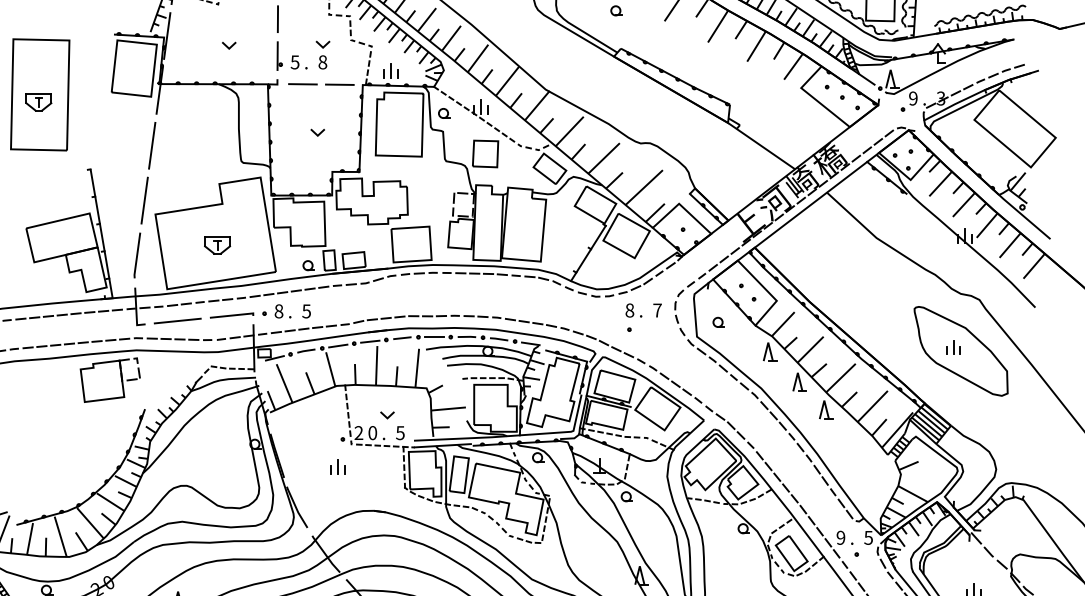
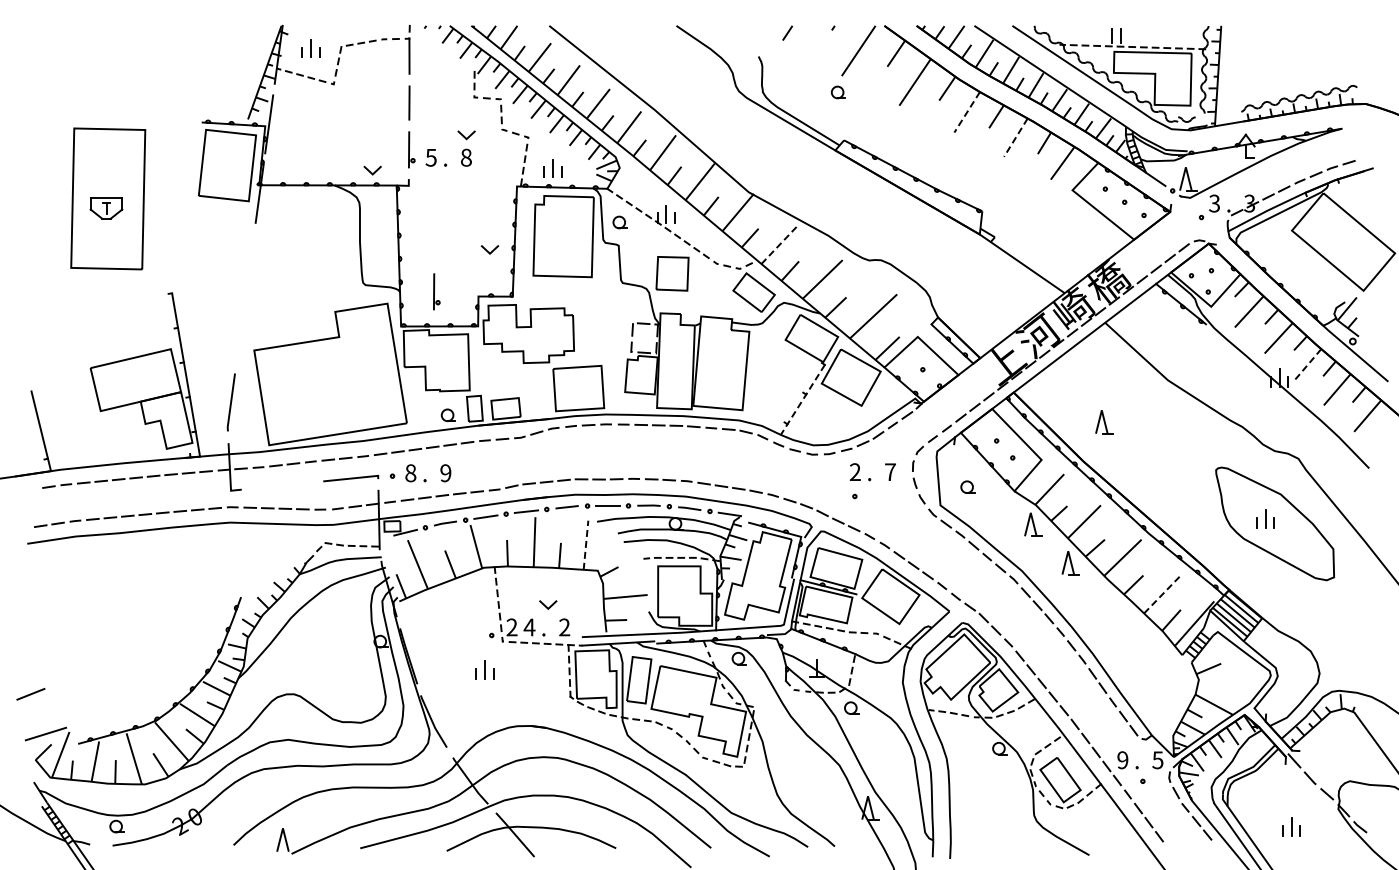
line: (718, 26) -> (967, 112), solid -> dashed
line: (229, 47) -> (372, 172), moved
line: (756, 47) -> (1015, 138), solid -> dashed
line: (302, 84) -> (440, 185), removed
line: (339, 84) -> (487, 185), removed
text: (913, 98) -> (1214, 203), 9 -> 3
line: (569, 131) -> (779, 245), solid -> dashed
line: (317, 134) -> (489, 251), moved
line: (152, 145) -> (250, 263), removed
part: (299, 167) -> (436, 291), added
line: (144, 200) -> (240, 332), removed
line: (986, 225) -> (1307, 364), solid -> dashed
part: (217, 245) -> (332, 389), removed
line: (588, 253) -> (802, 400), solid -> dashed
text: (629, 310) -> (854, 472), 8 -> 2
text: (306, 311) -> (445, 473), 5 -> 9
line: (177, 321) -> (282, 485), removed
line: (417, 368) -> (586, 545), solid -> dashed
part: (109, 380) -> (196, 560), removed
line: (873, 406) -> (1163, 593), solid -> dashed
part: (826, 410) -> (1104, 422), moved
text: (372, 433) -> (529, 627), 0 -> 4
text: (400, 433) -> (564, 627), 5 -> 2

